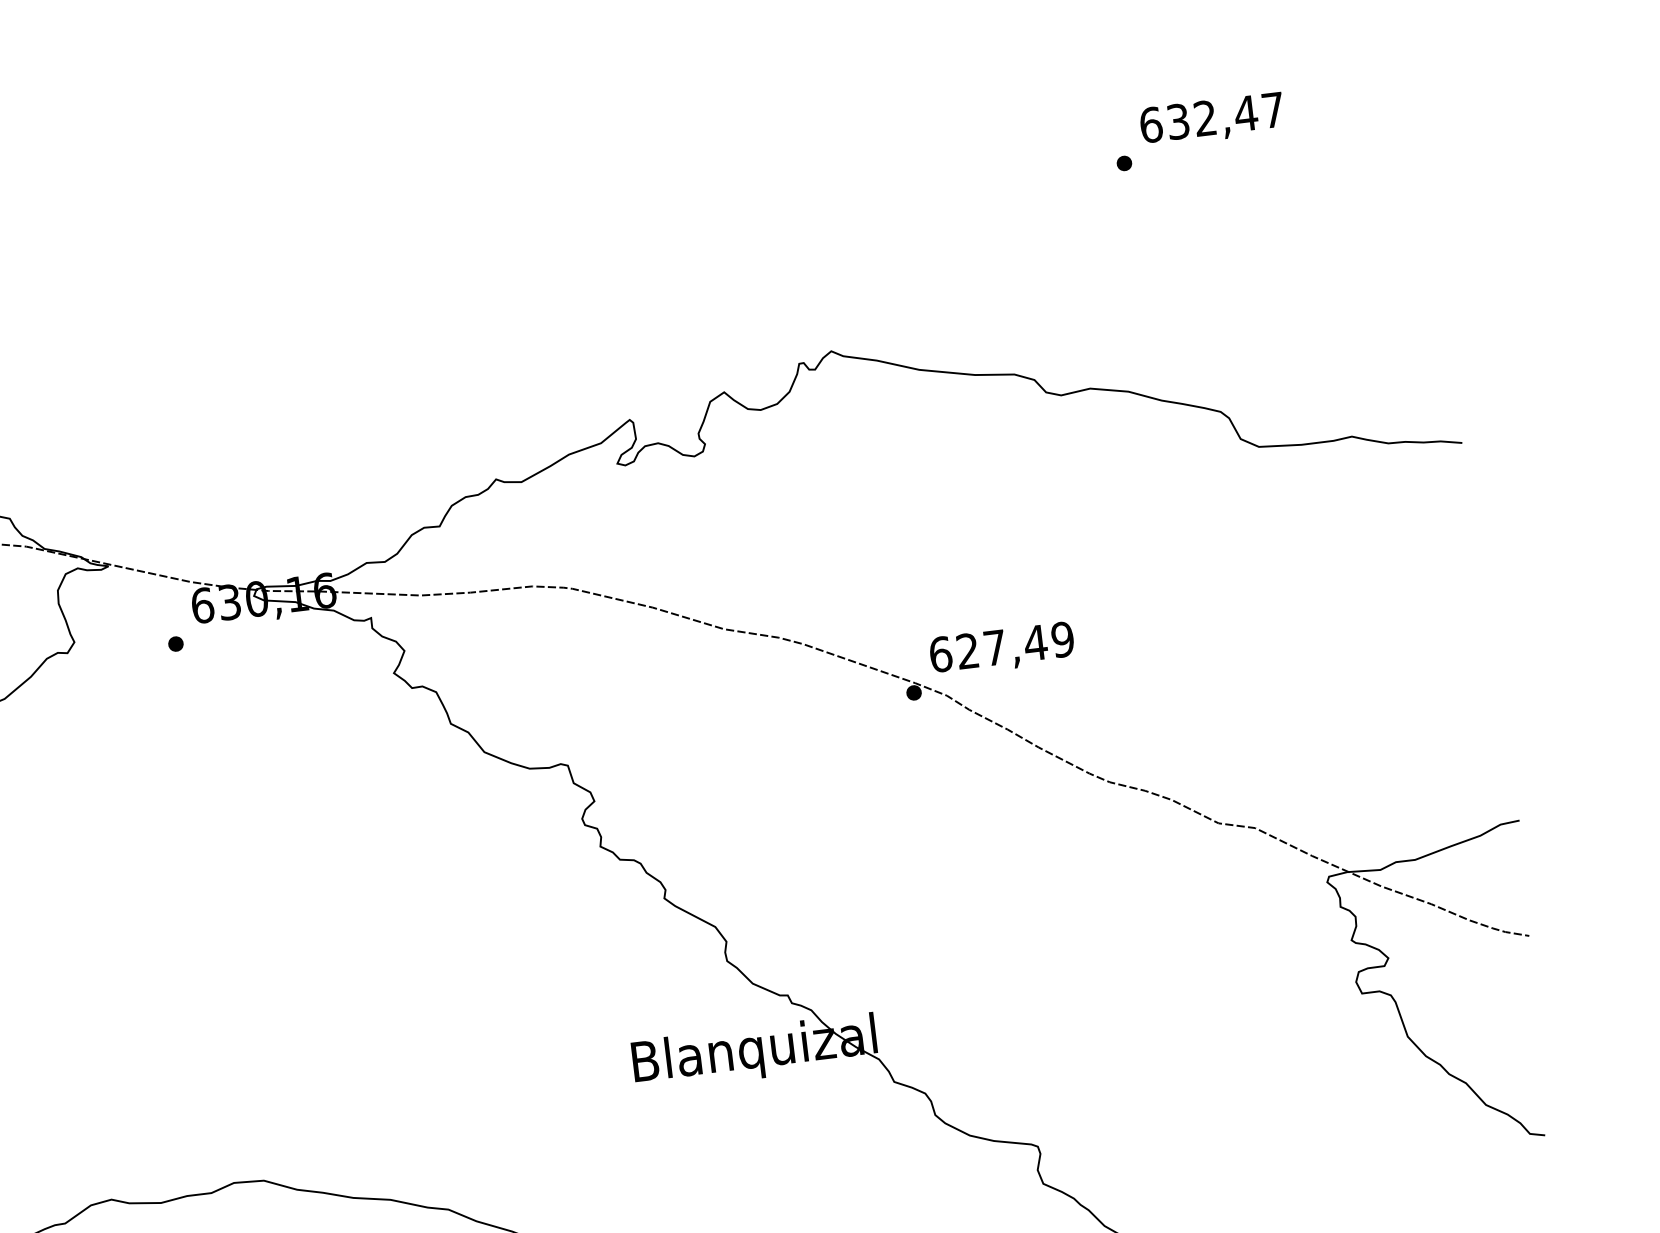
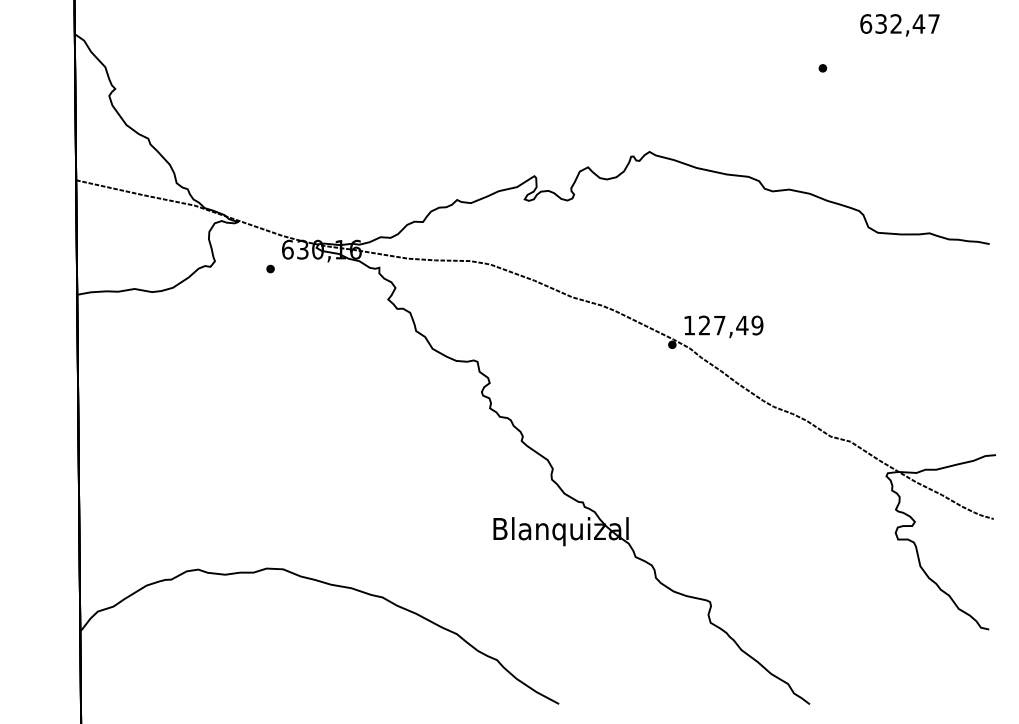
text: (1211, 120) -> (899, 25), moved
text: (940, 654) -> (689, 325), 627,49 -> 127,49

